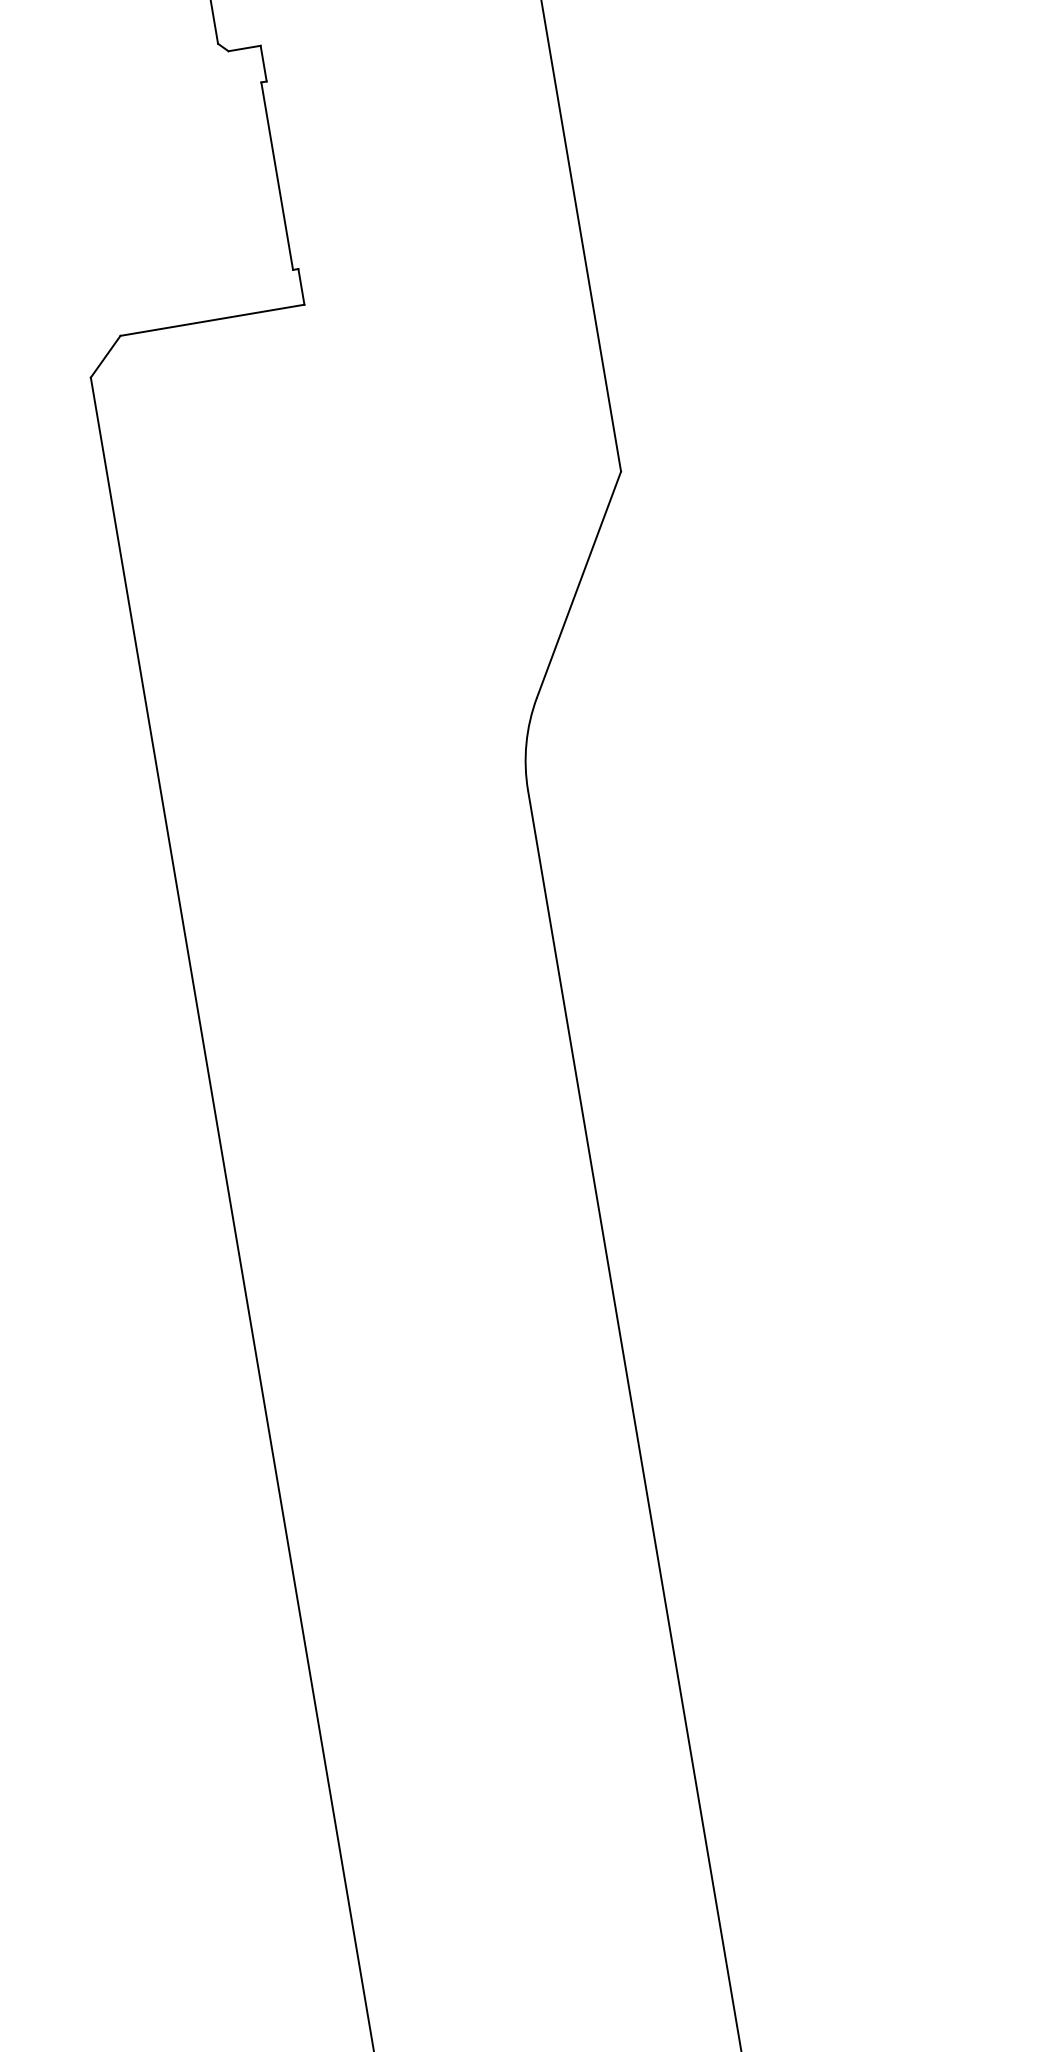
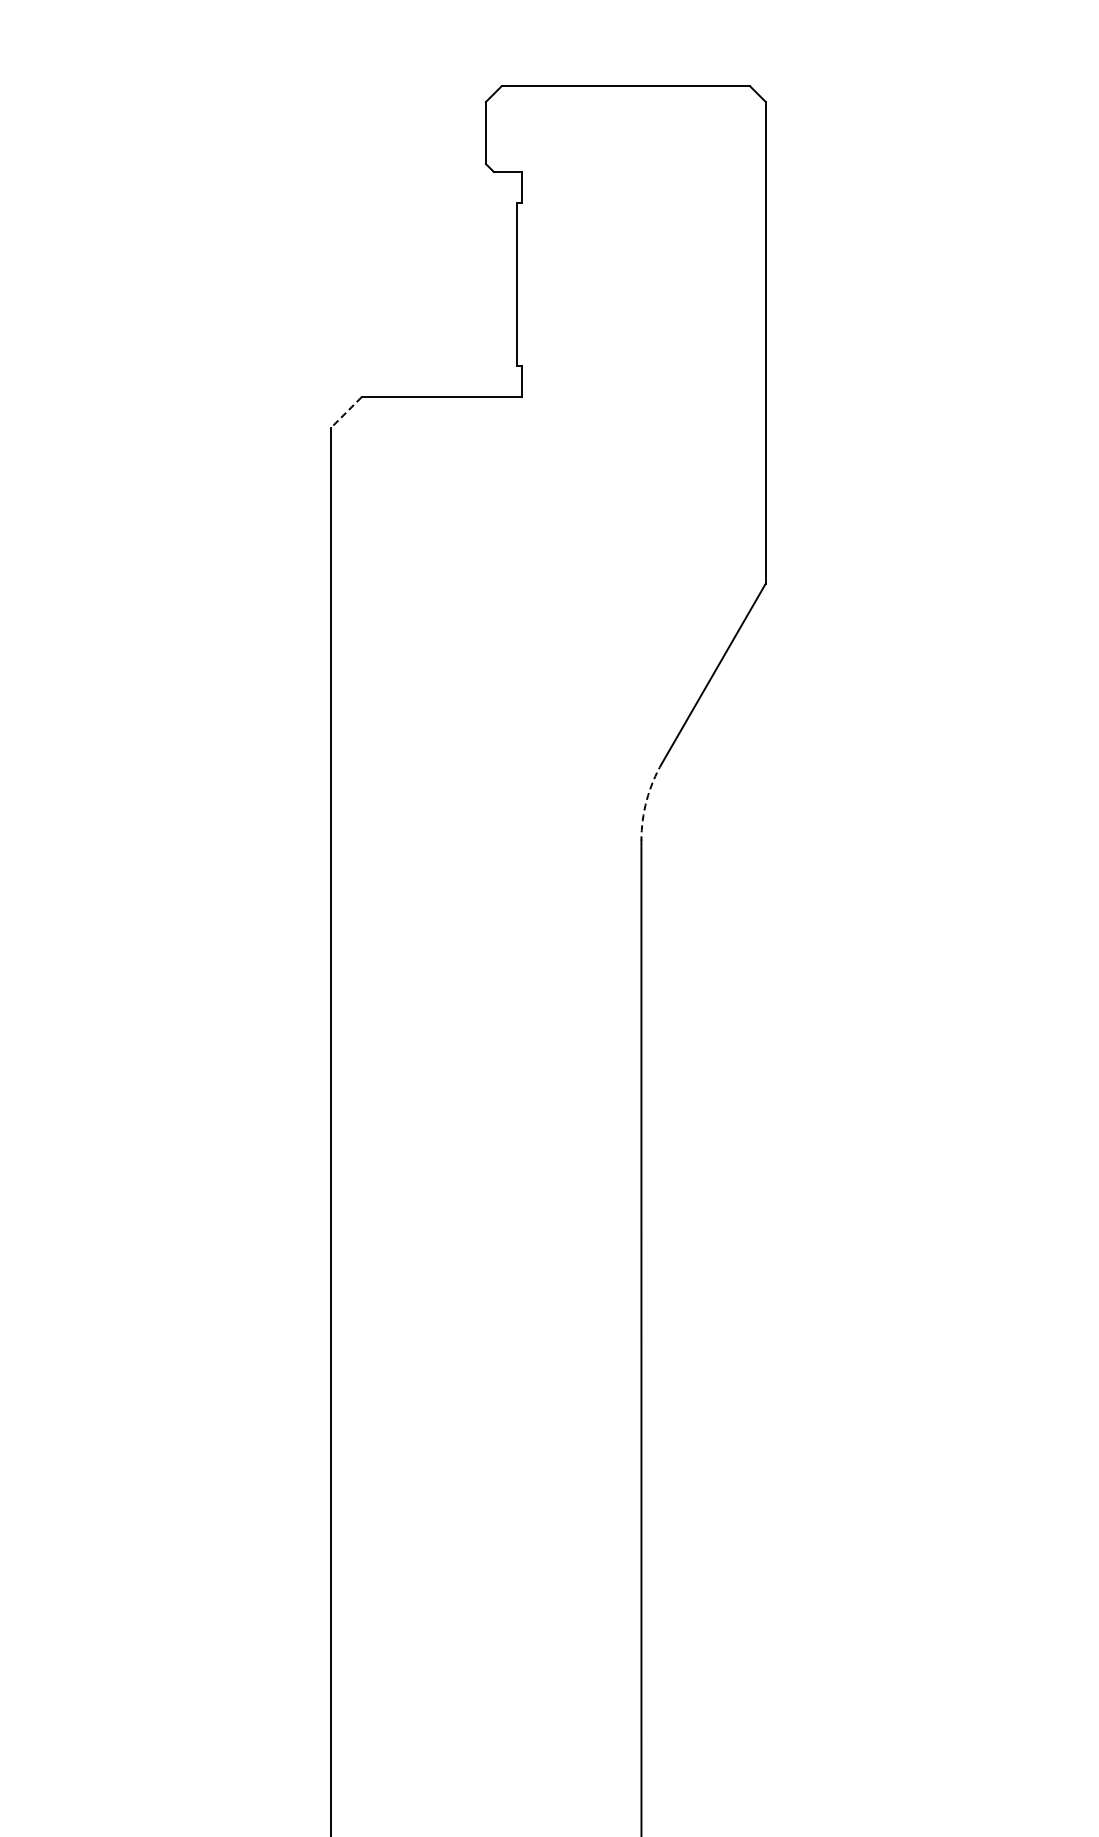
line: (106, 356) -> (346, 412), solid -> dashed
arc: (526, 743) -> (646, 800), solid -> dashed

